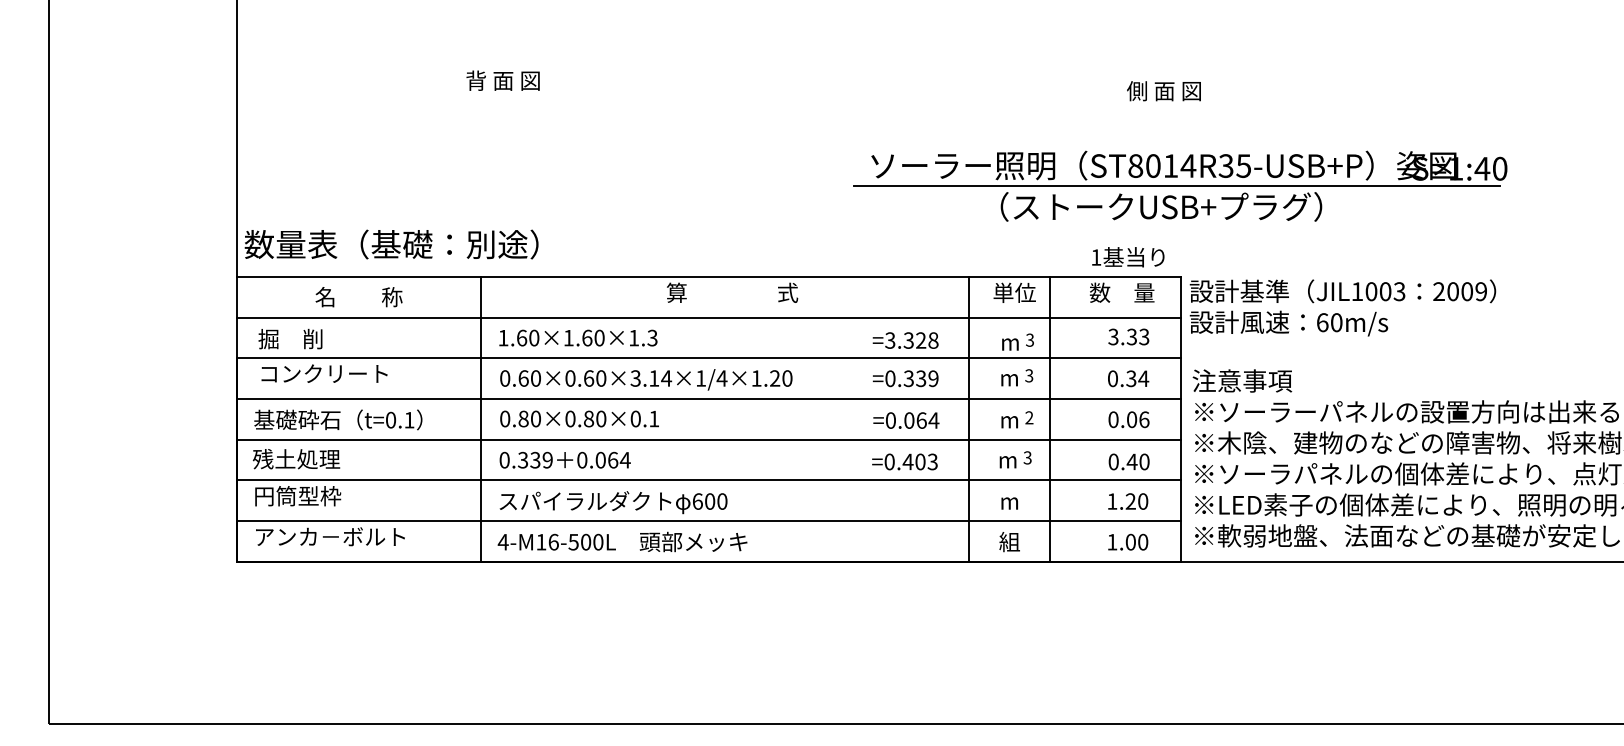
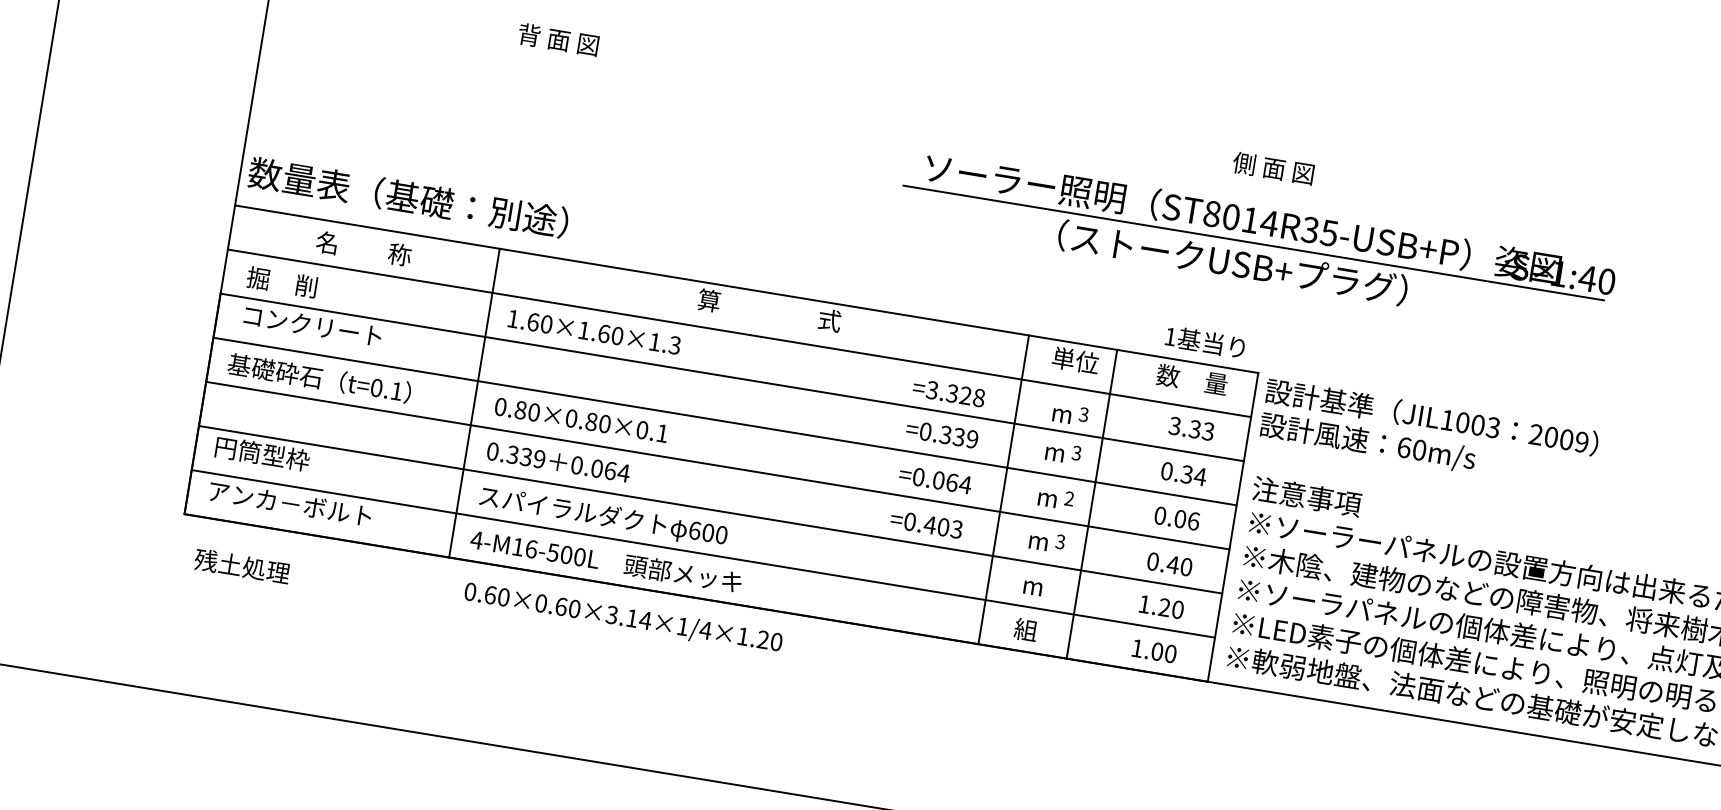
part: (1180, 185) -> (1257, 243), moved
text: (646, 379) -> (623, 618), moved
text: (296, 459) -> (242, 566), moved

